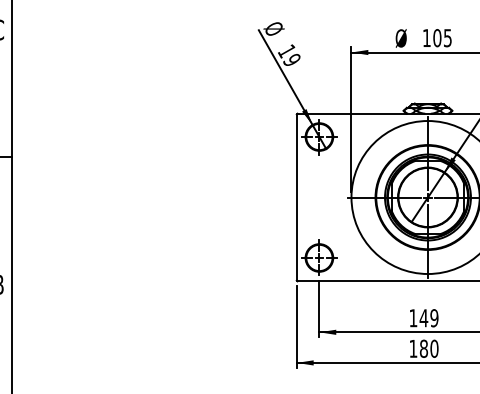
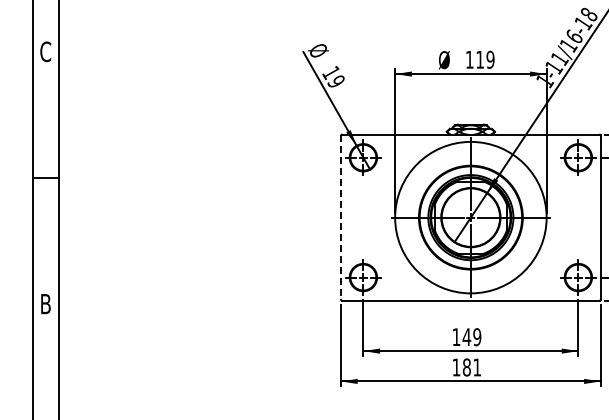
text: (442, 37) -> (485, 59), 105 -> 119
line: (297, 198) -> (341, 218), solid -> dashed
text: (434, 348) -> (477, 367), 180 -> 181

